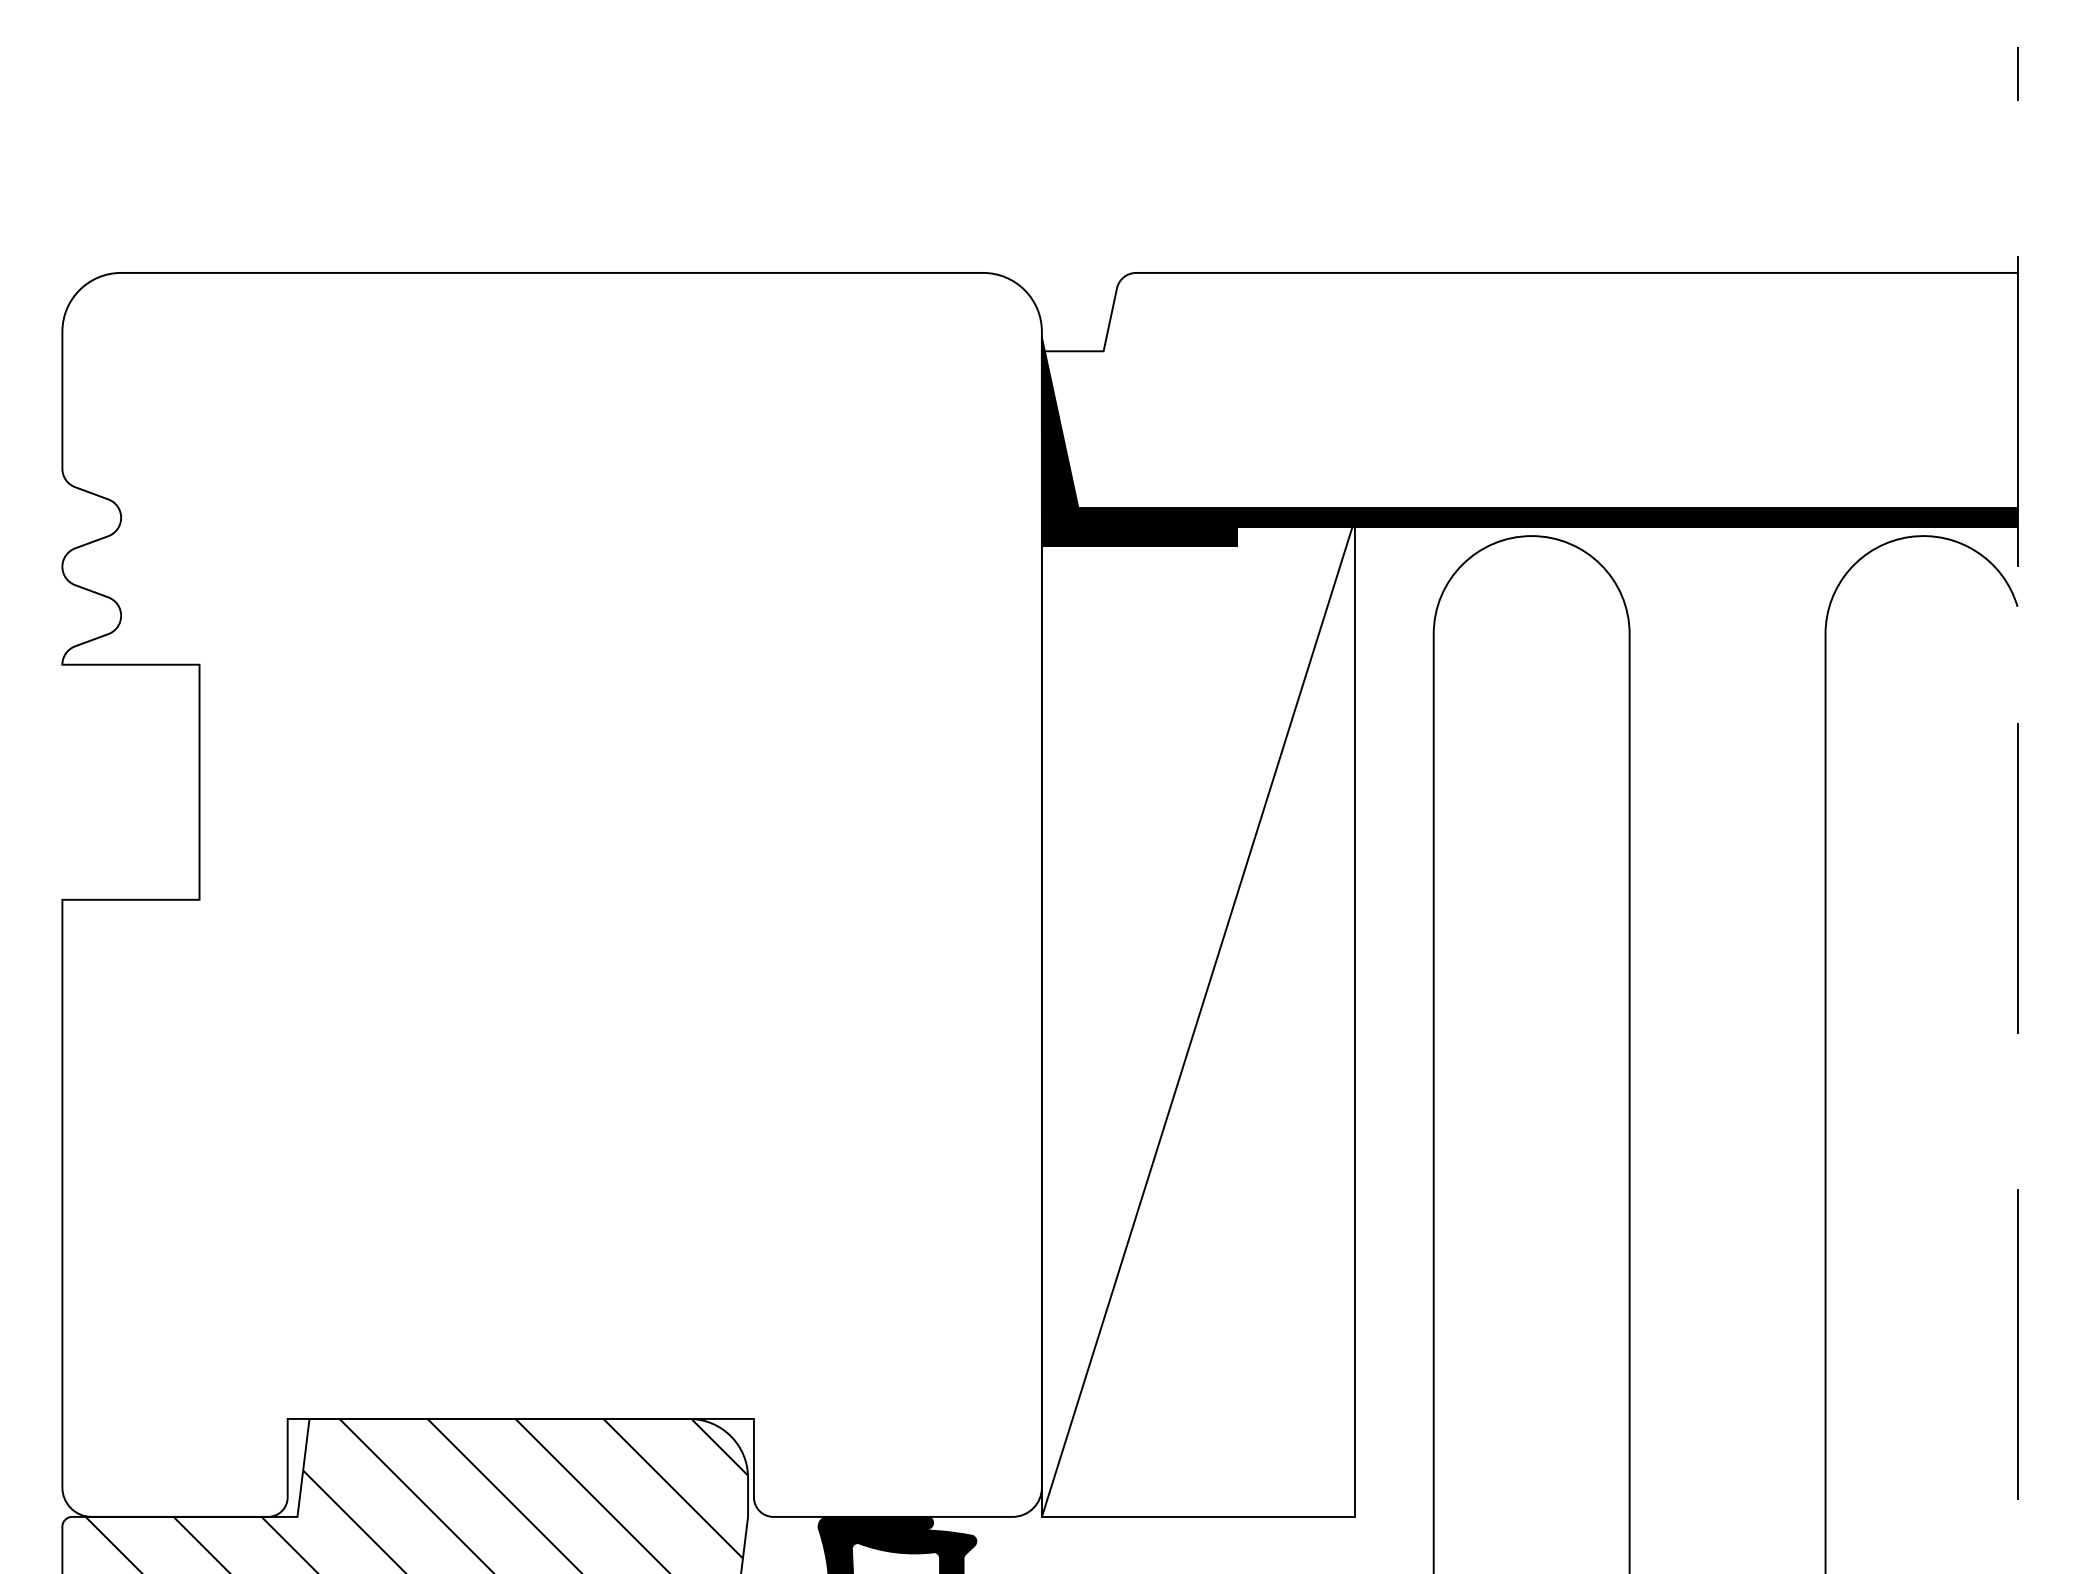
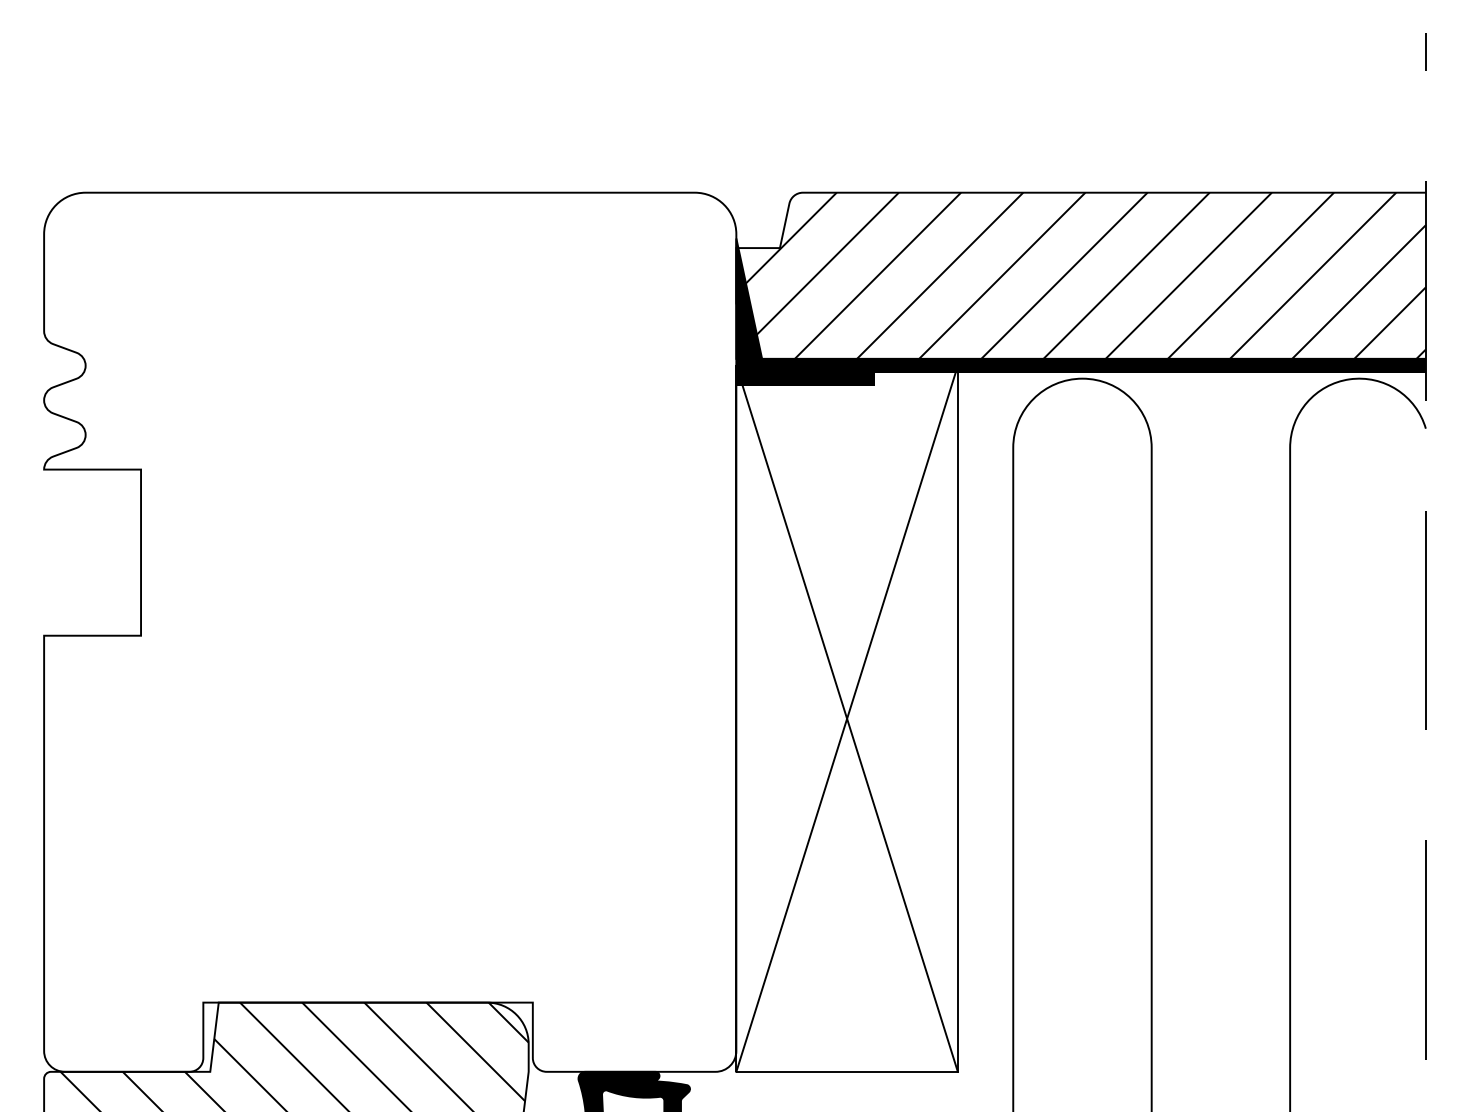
hatch: (1536, 390) -> (1085, 275), added
line: (1198, 1016) -> (847, 718), added

